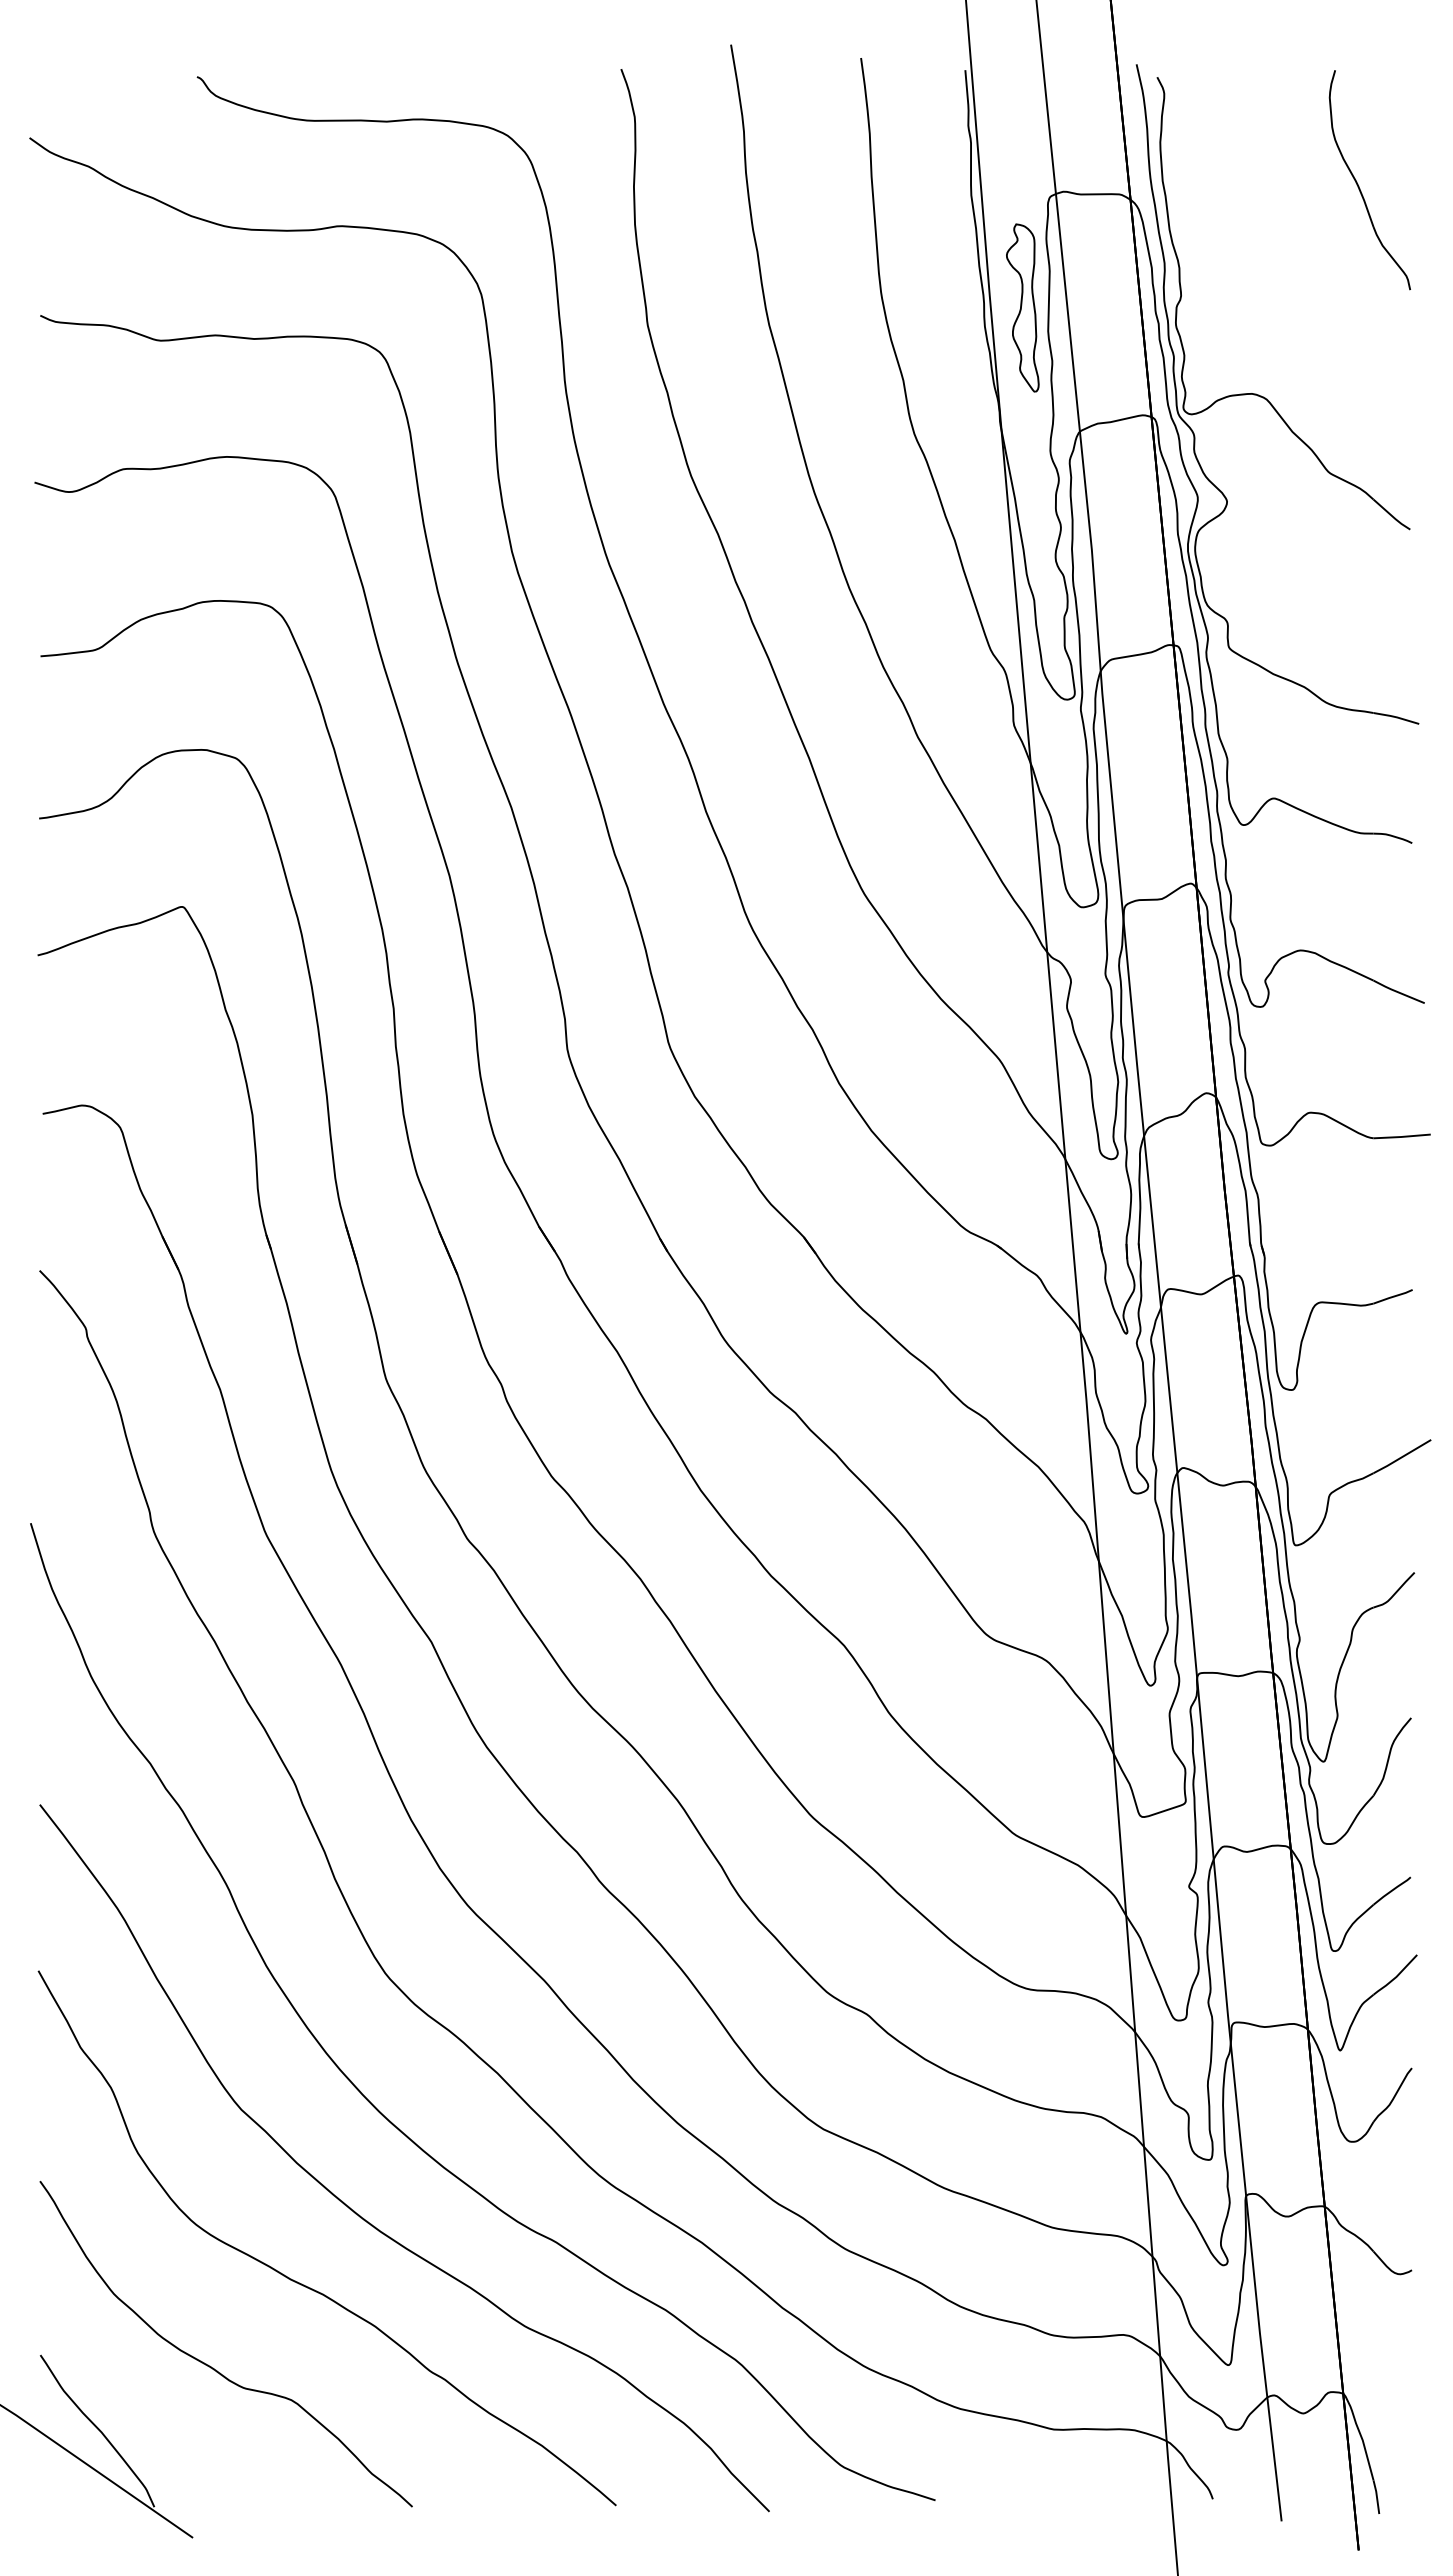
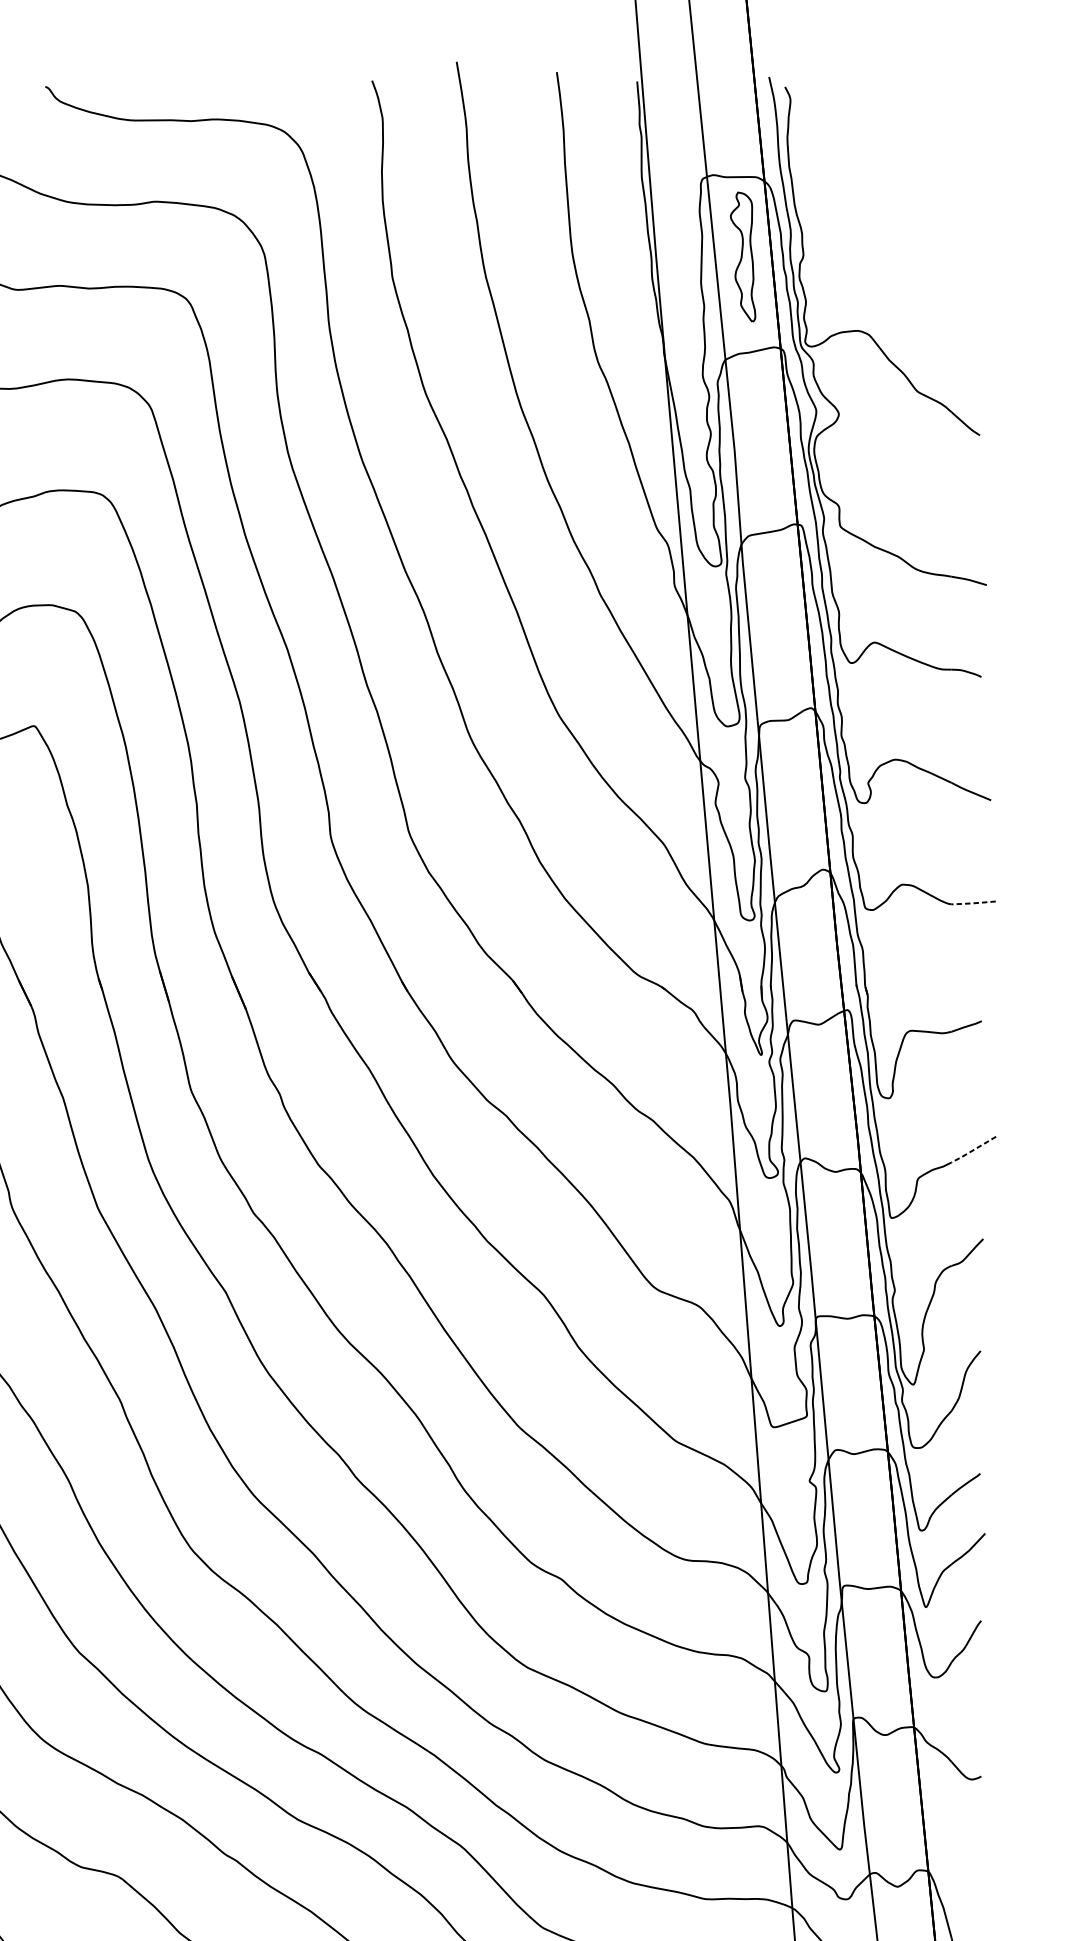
part: (1359, 186) -> (940, 171), removed
part: (1022, 307) -> (742, 256), moved
line: (1401, 1137) -> (973, 903), solid -> dashed
line: (1401, 1457) -> (973, 1150), solid -> dashed

